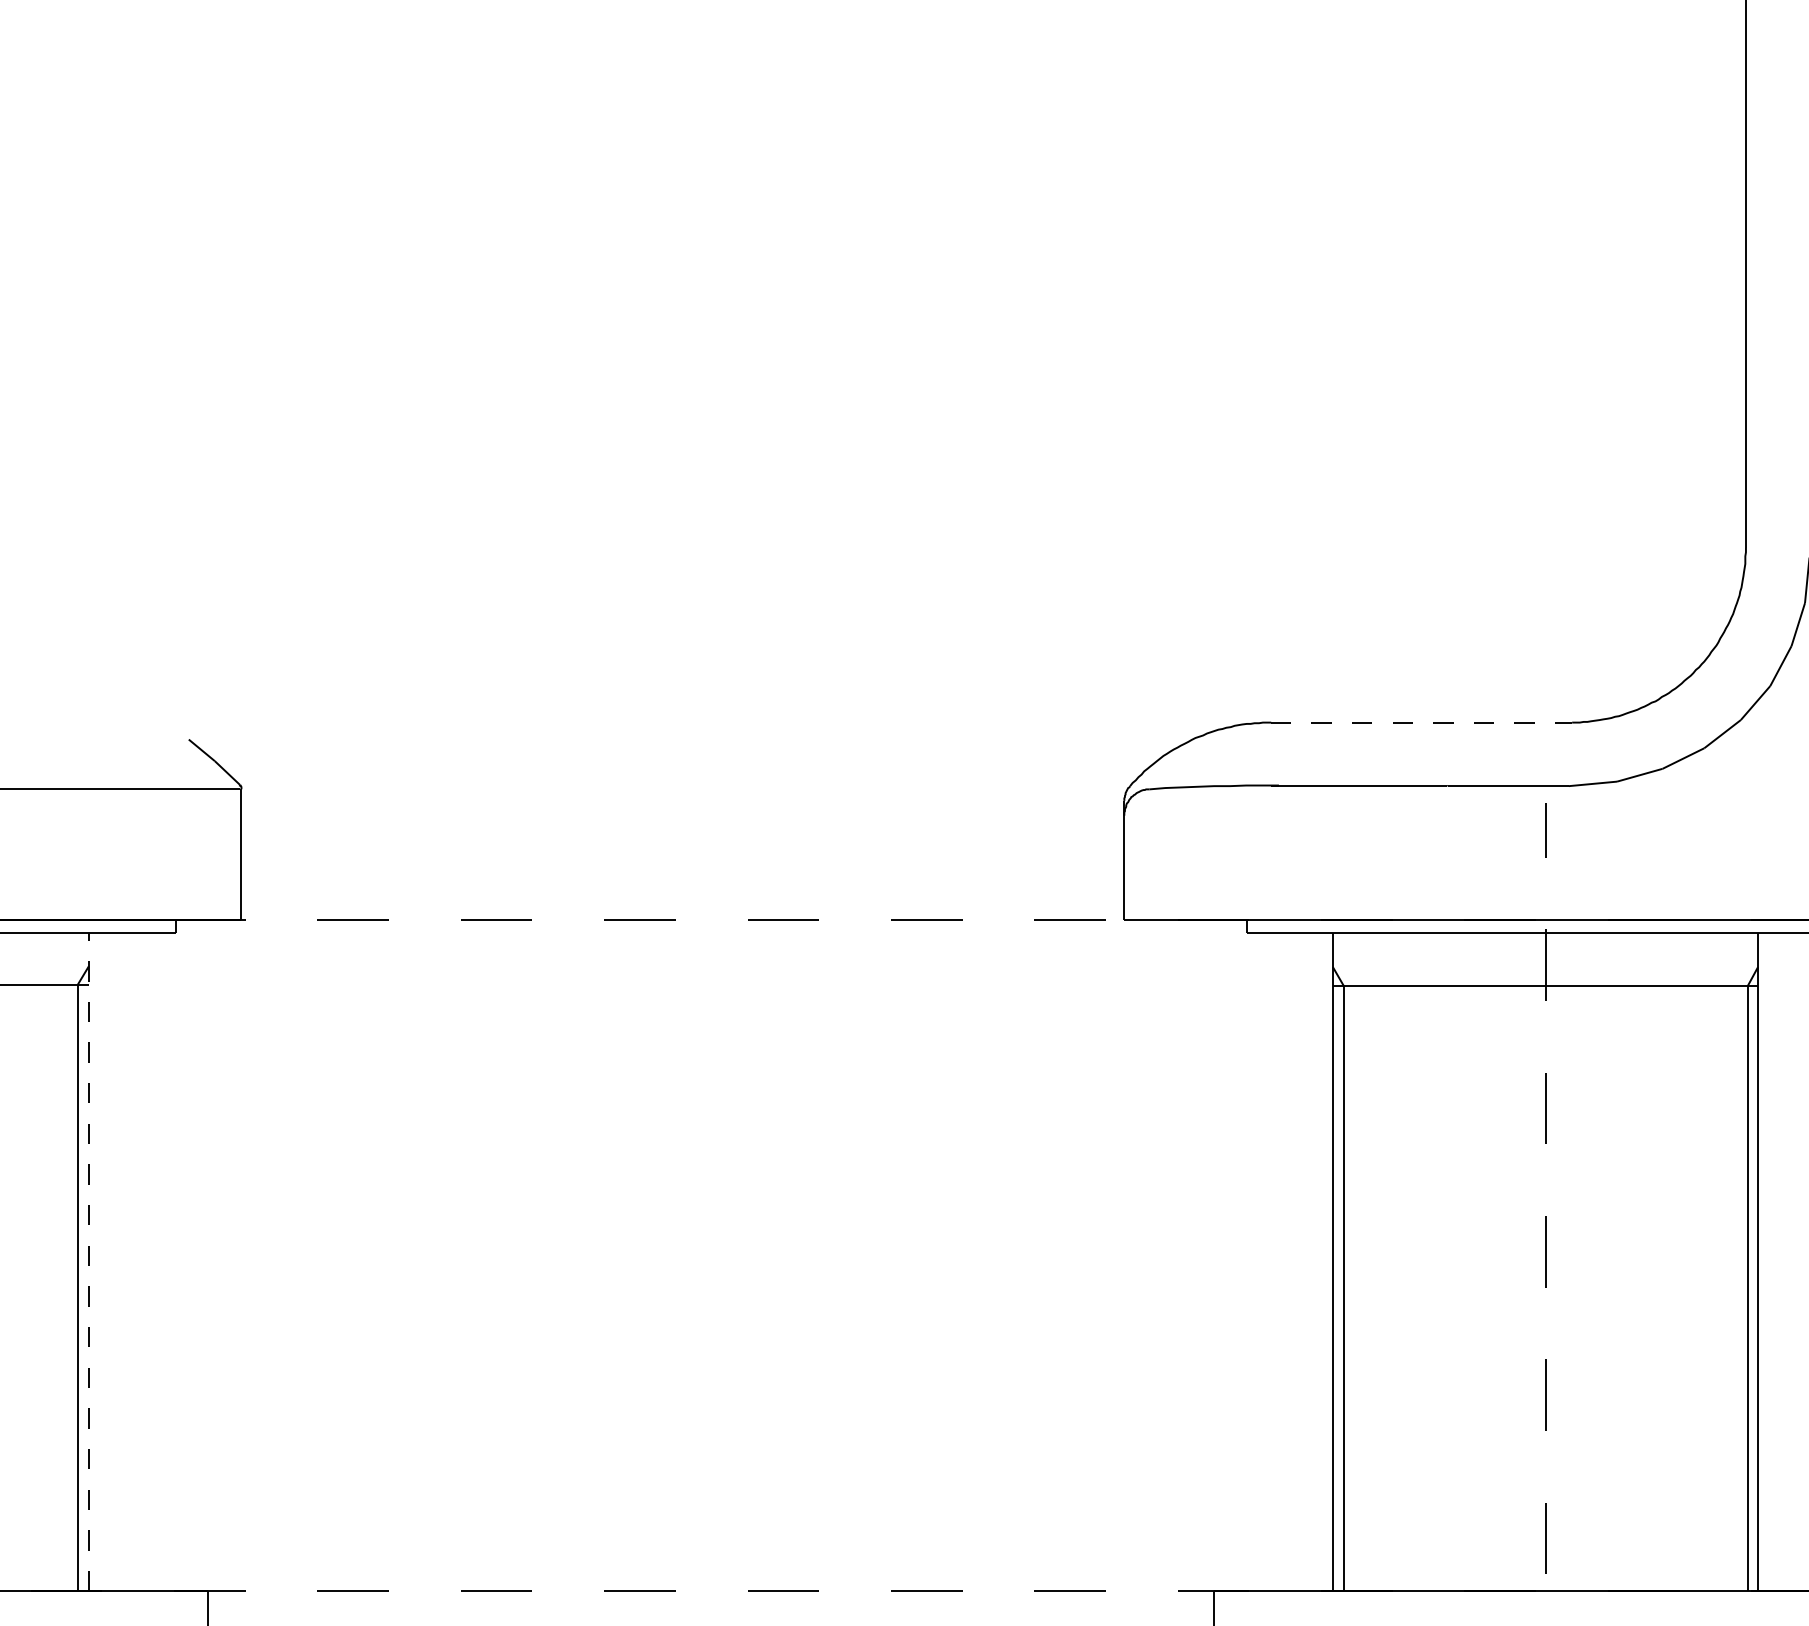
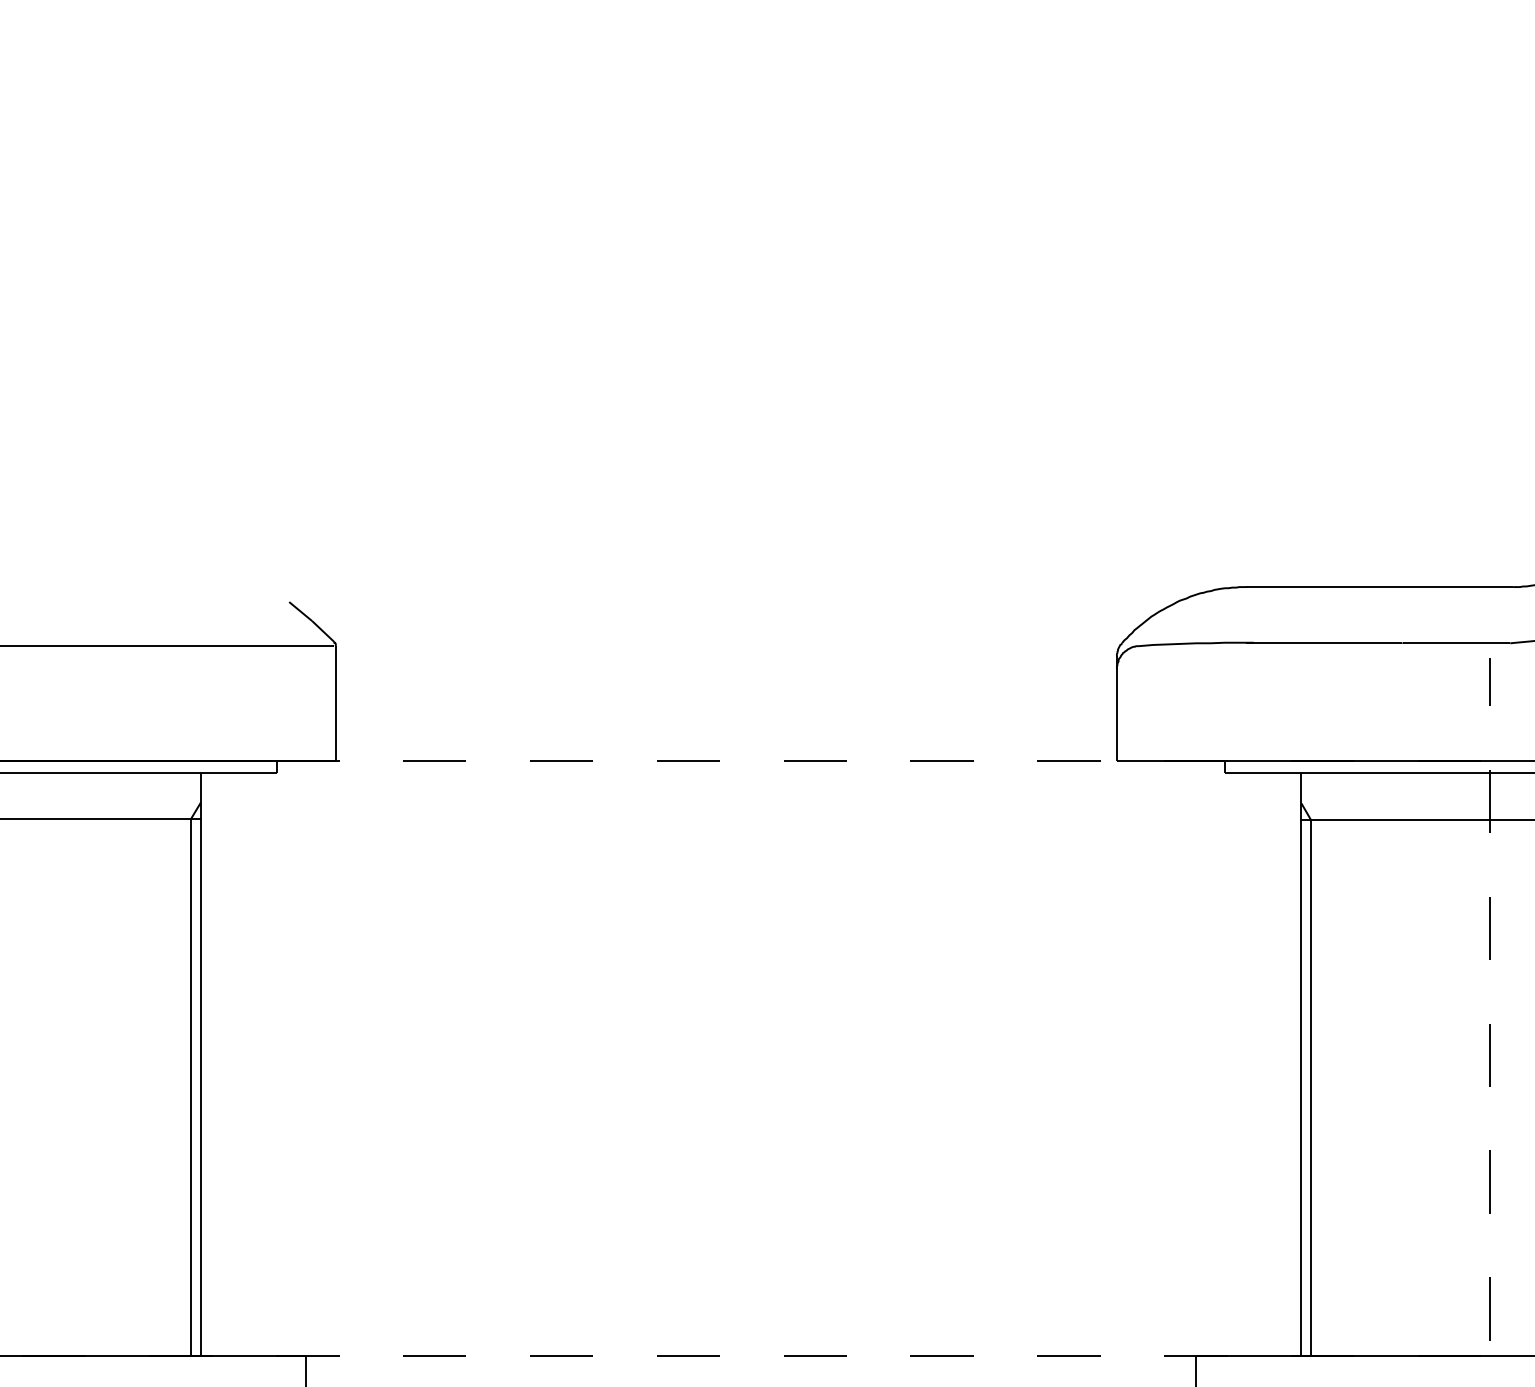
line: (1421, 722) -> (1379, 586), dashed -> solid
line: (88, 1261) -> (200, 1063), dashed -> solid

